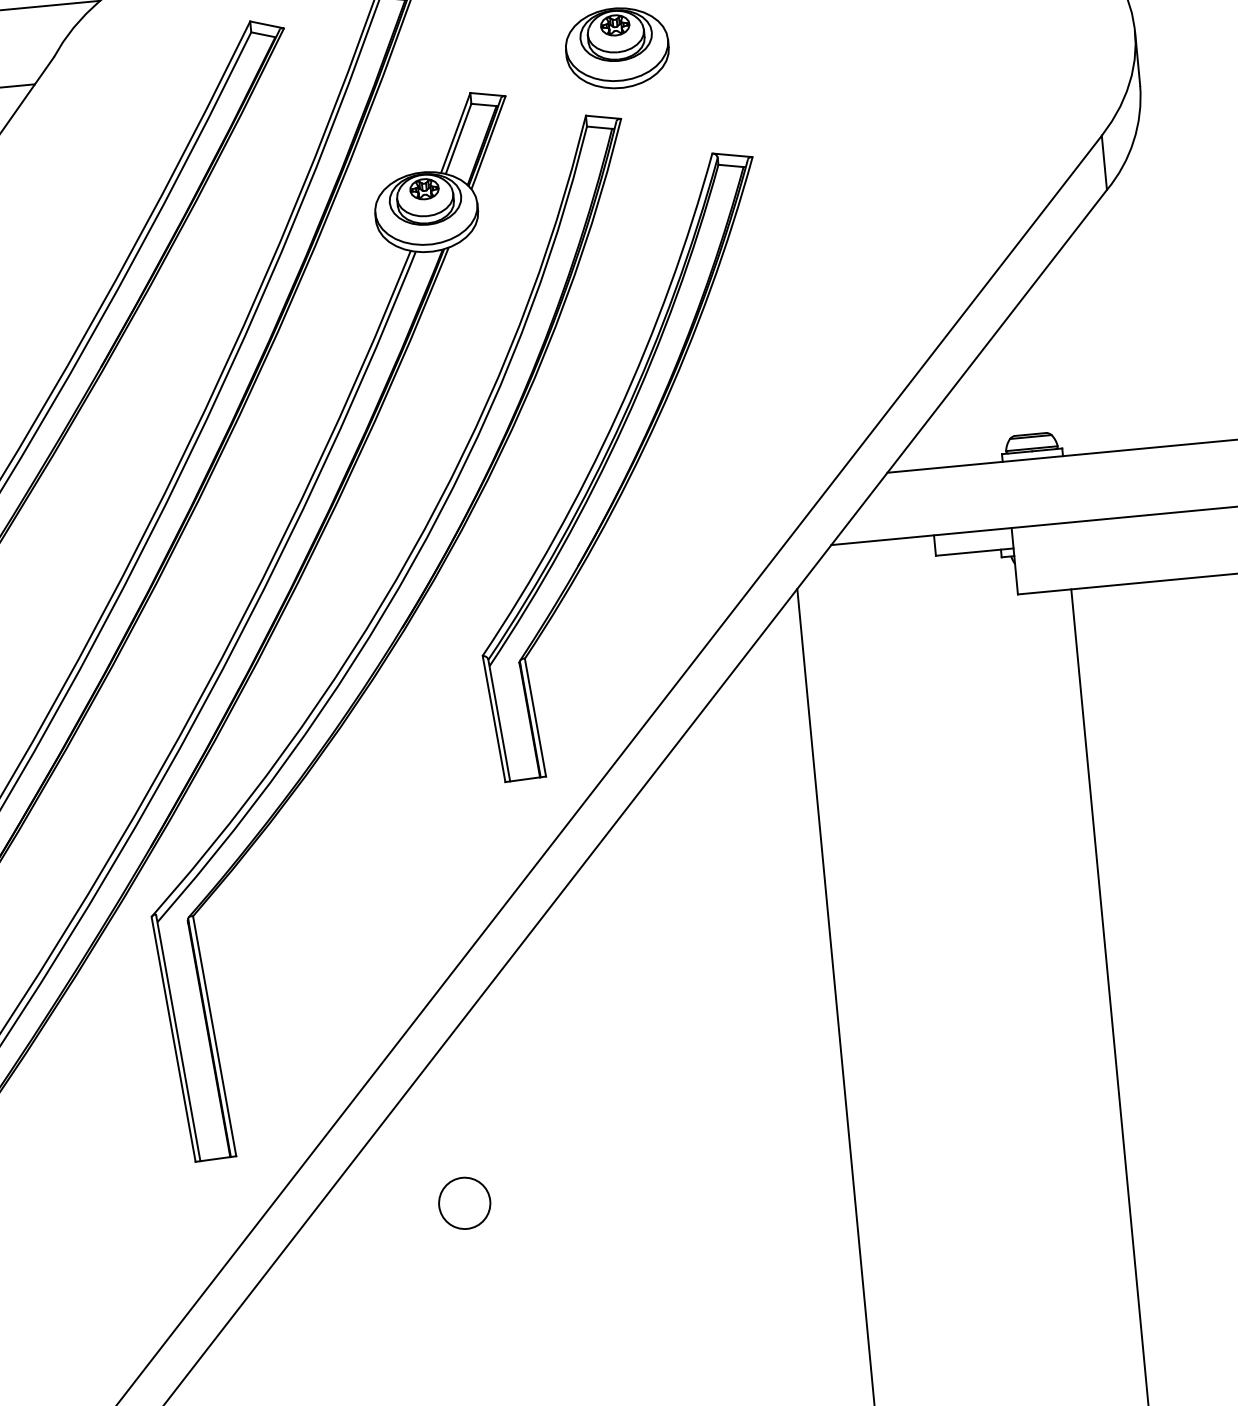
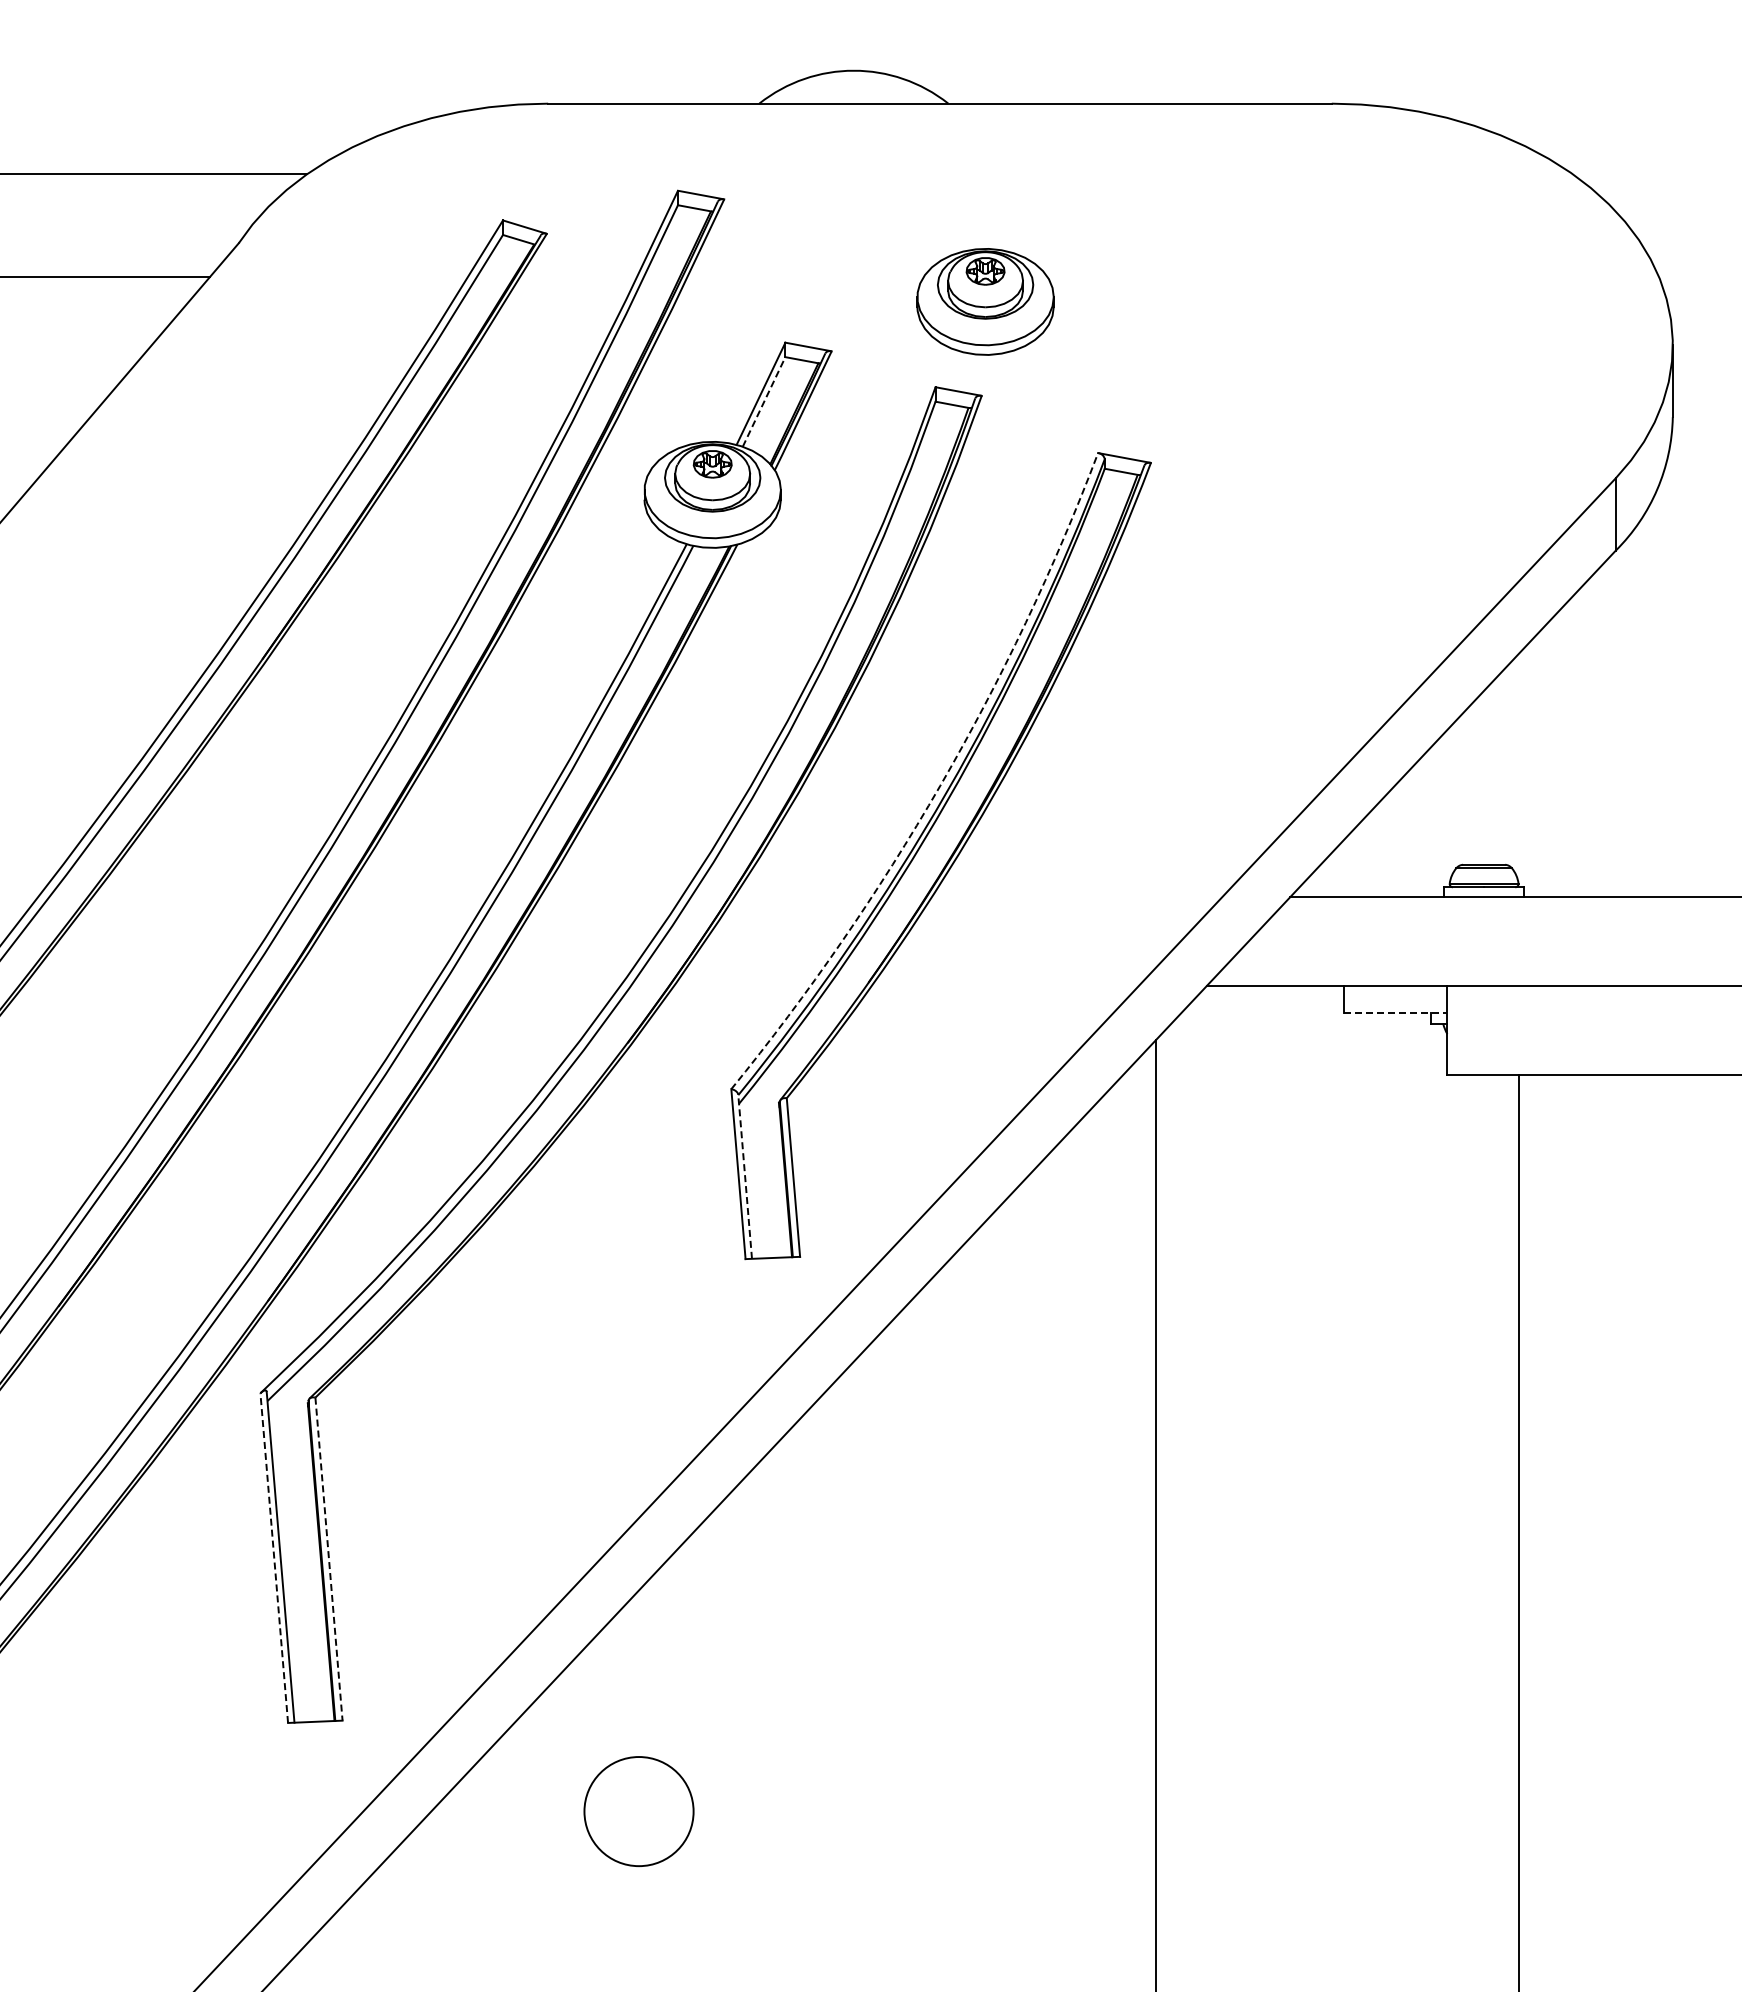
line: (458, 138) -> (764, 401), solid -> dashed
arc: (617, 413) -> (940, 785), solid -> dashed
line: (974, 552) -> (1395, 1013), solid -> dashed
line: (499, 720) -> (745, 1176), solid -> dashed
line: (215, 1036) -> (329, 1559), solid -> dashed
line: (173, 1038) -> (274, 1557), solid -> dashed
circle: (464, 1203) -> (638, 1811), size x1.6

